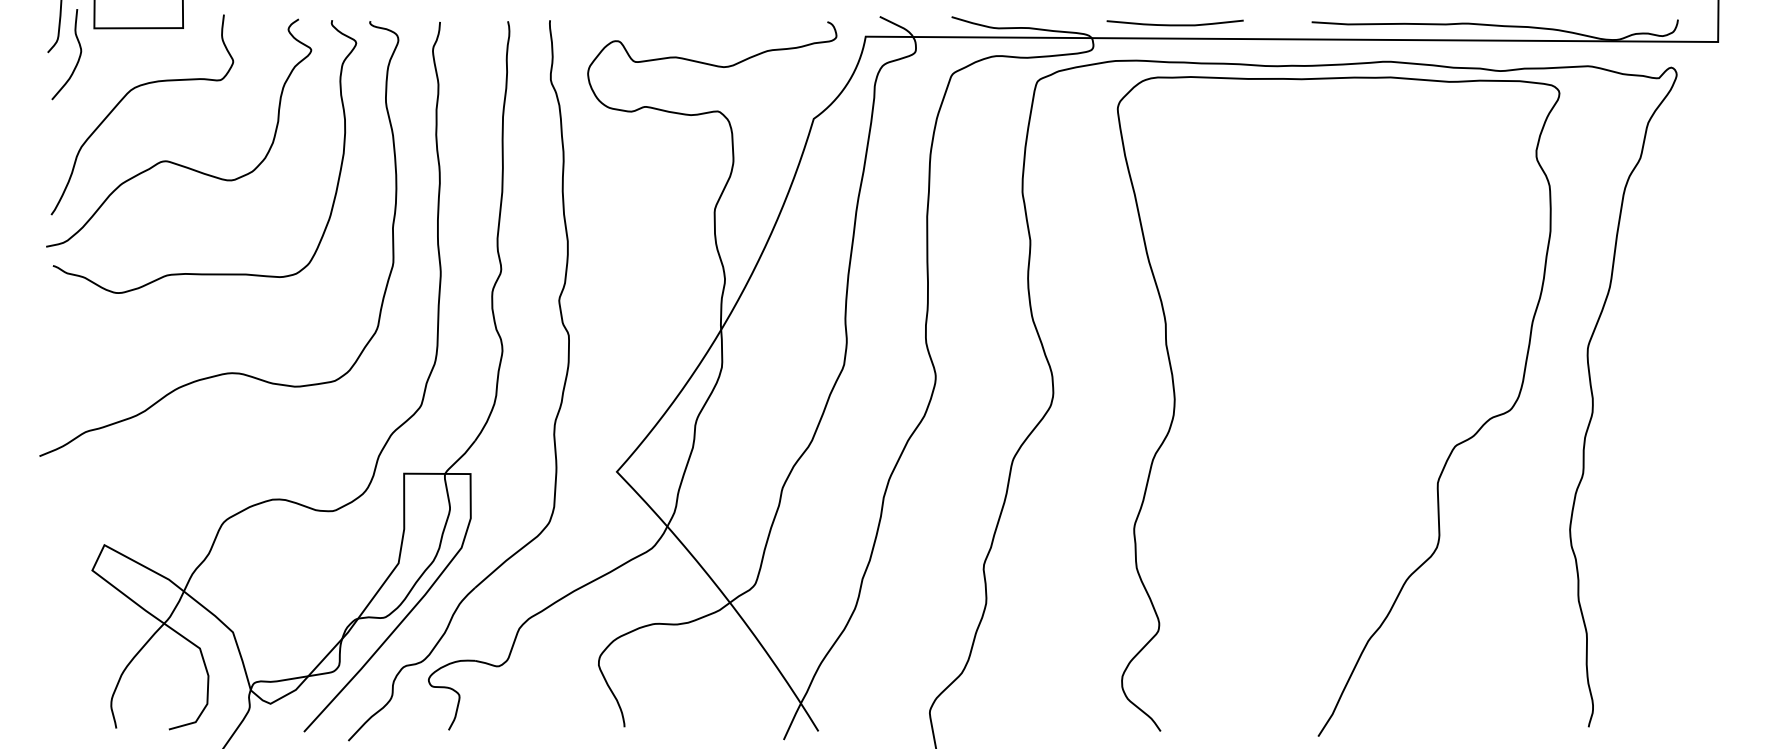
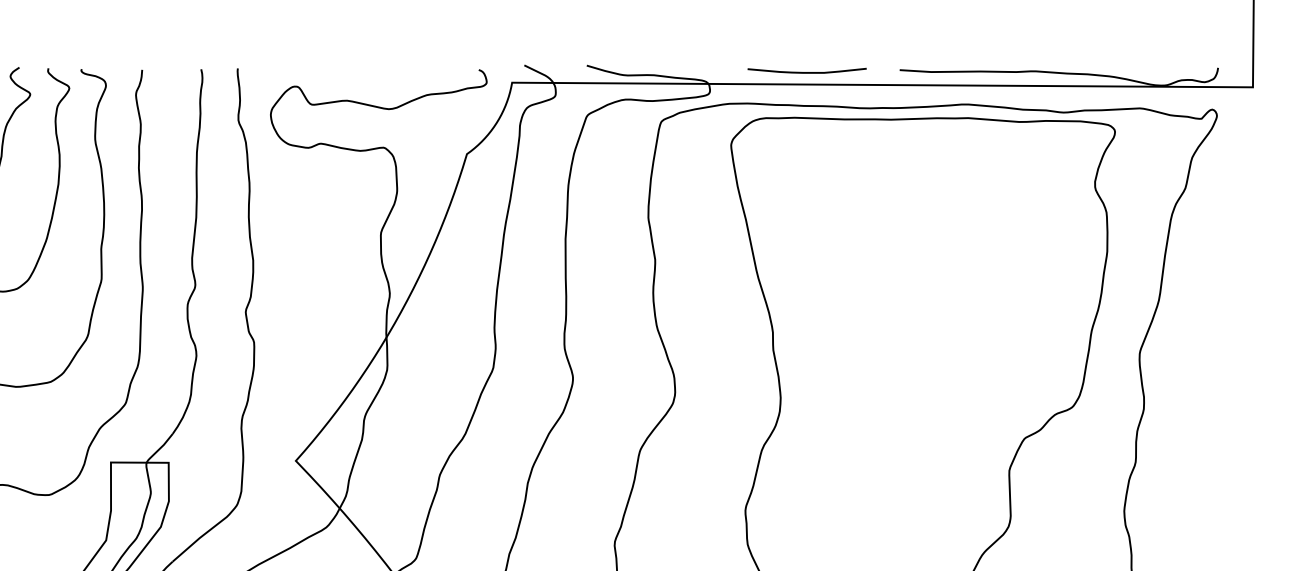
curve: (1174, 24) -> (806, 72), moved

